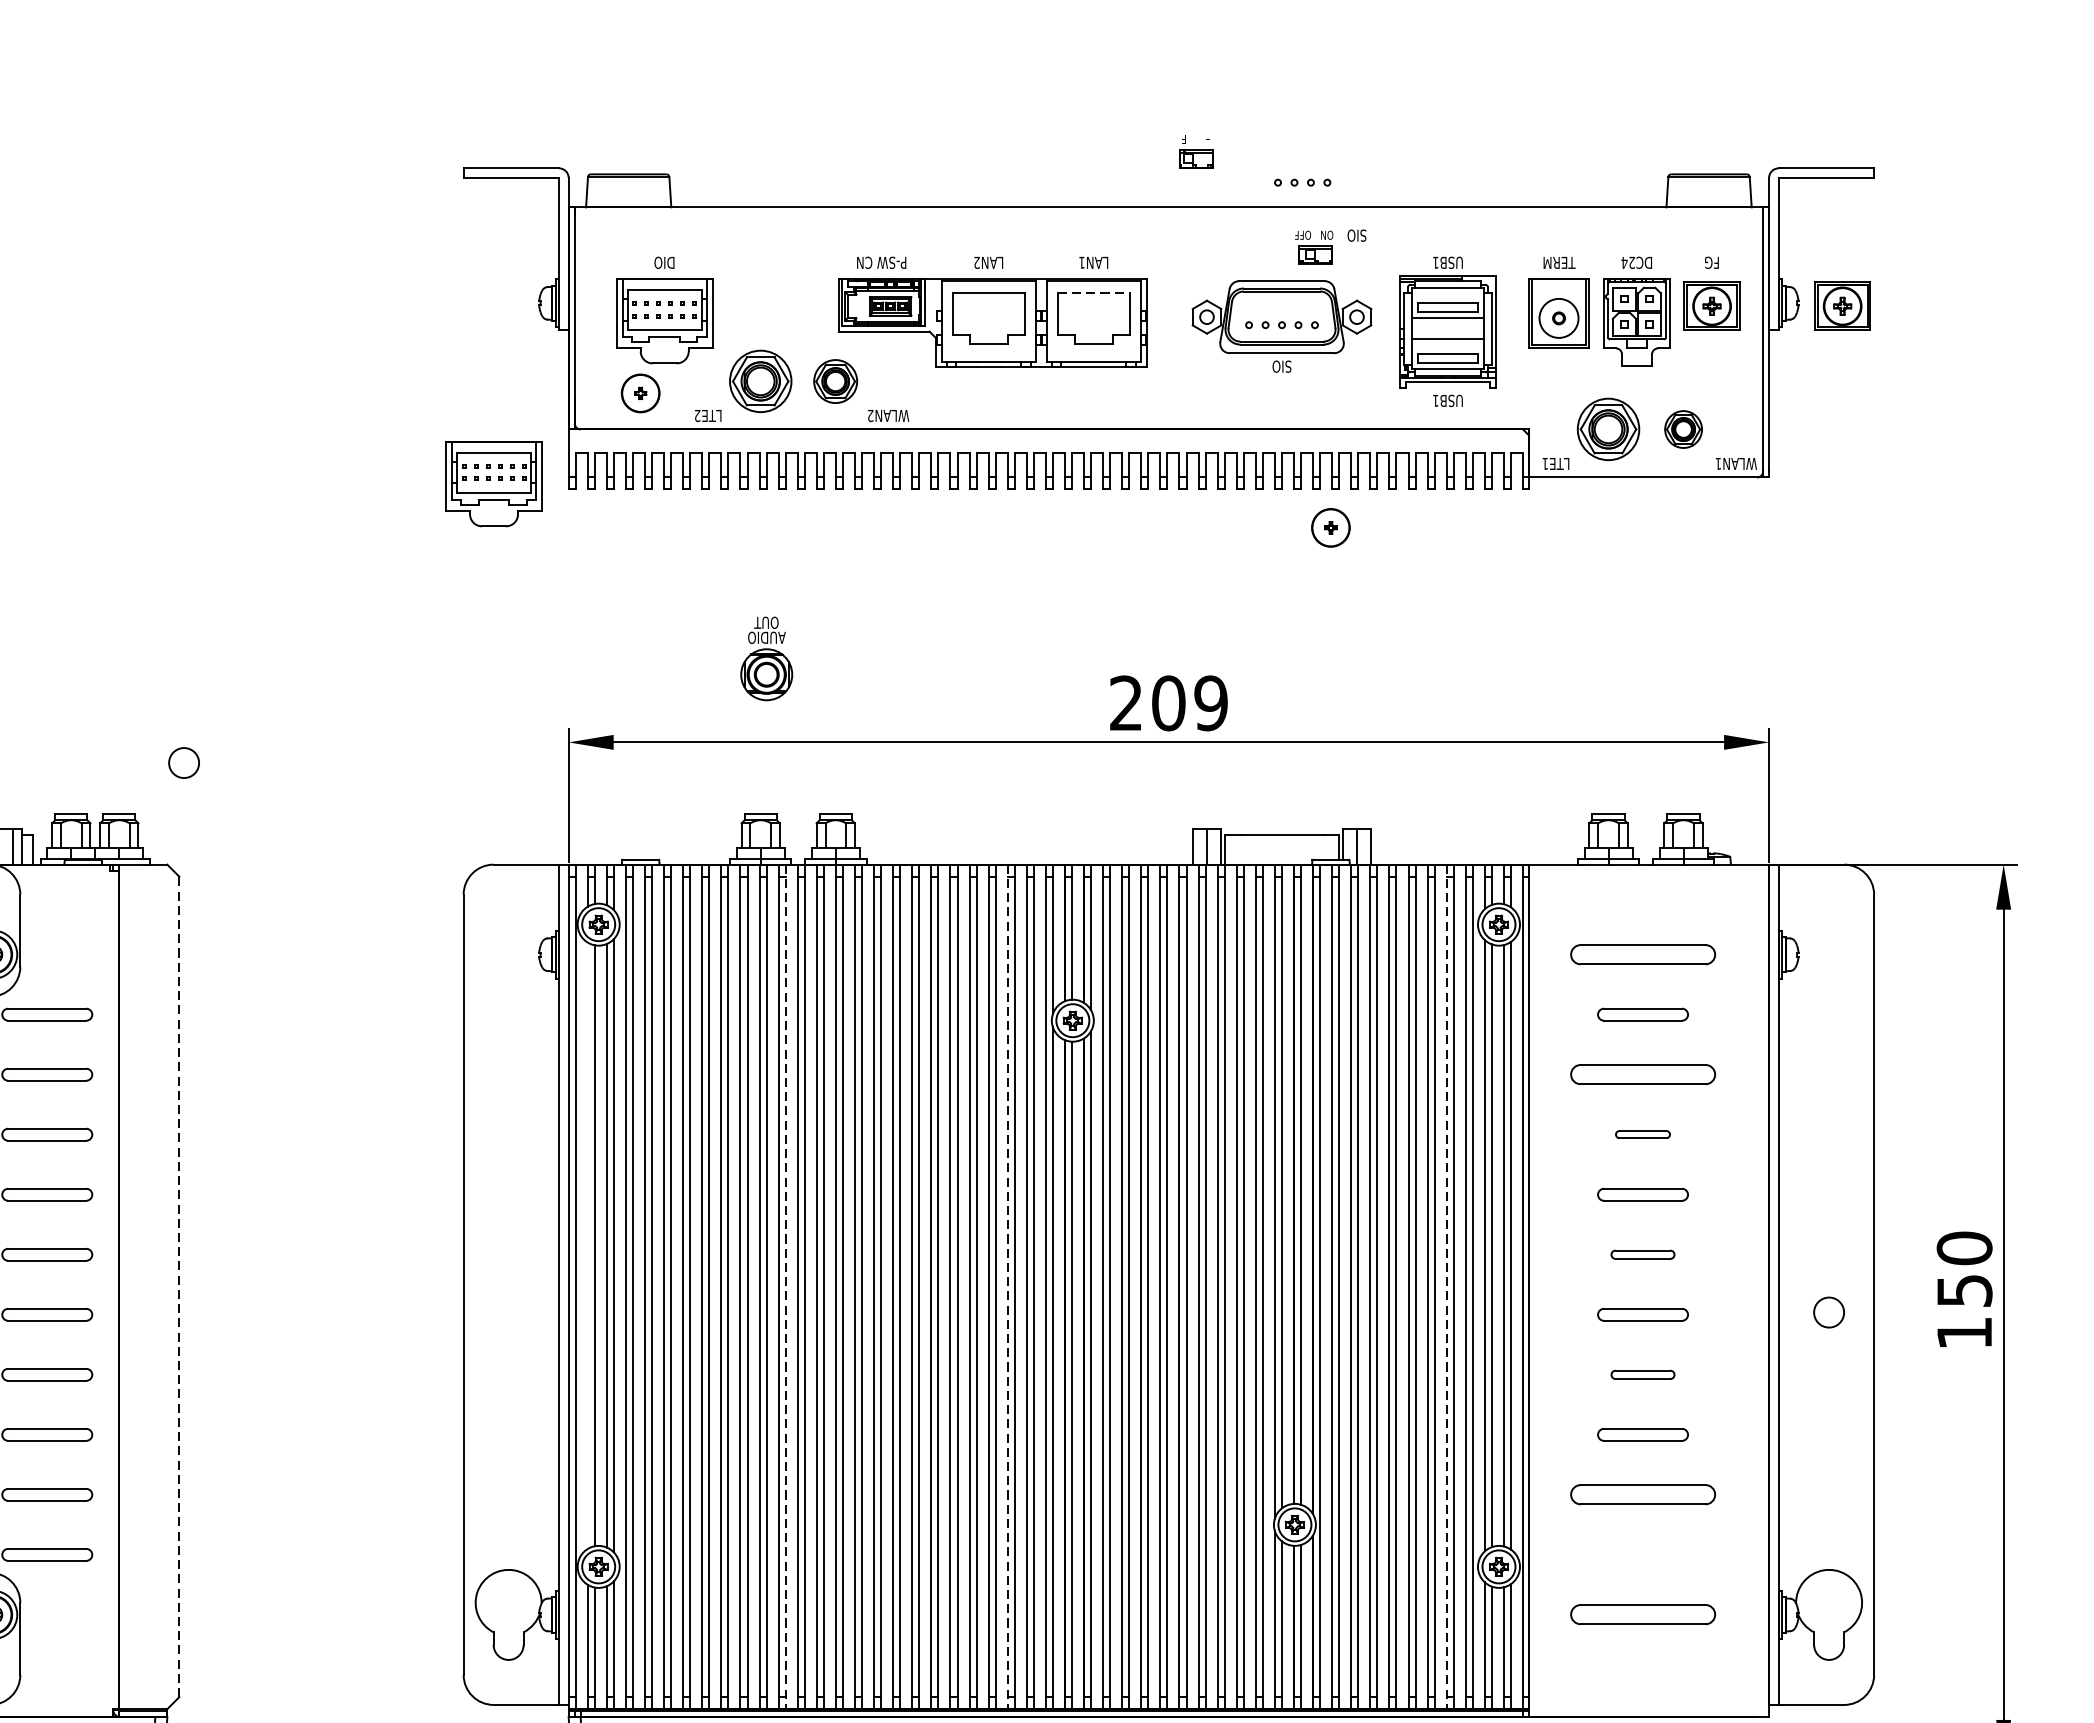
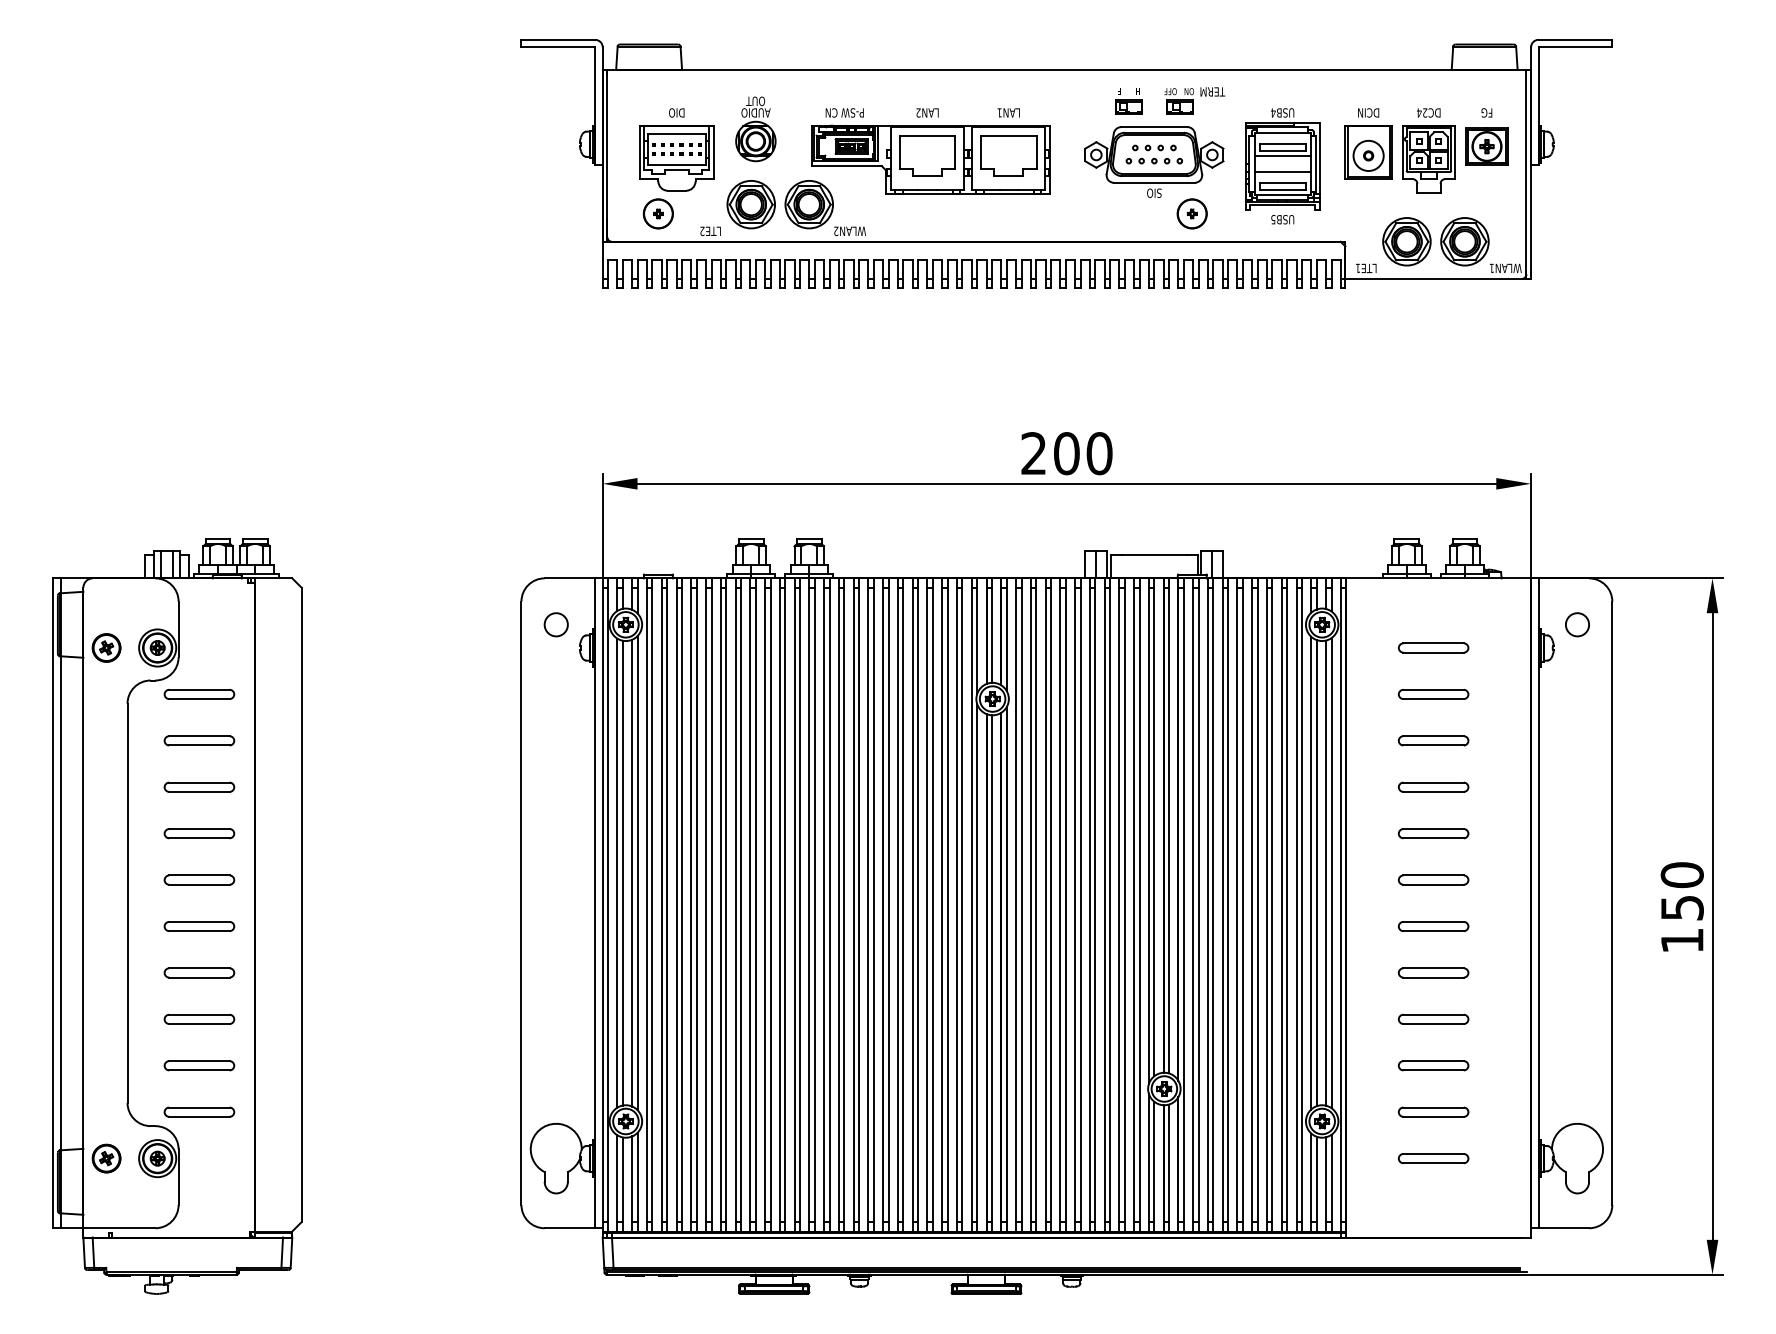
part: (1195, 152) -> (1128, 101), moved
part: (1302, 182) -> (1154, 147), moved
text: (1357, 235) -> (1212, 91), SIO -> TERM
text: (1436, 262) -> (1273, 112), USB1 -> USB4
text: (1558, 262) -> (1368, 112), TERM -> DCIN
line: (1093, 293) -> (1008, 136), dashed -> solid
part: (1842, 306) -> (1587, 146), removed
part: (834, 381) -> (808, 204), size x1.43
text: (1436, 400) -> (1273, 219), USB1 -> USB5
part: (1682, 429) -> (1464, 241), size x1.67
part: (493, 484) -> (544, 284), removed
part: (1329, 527) -> (1191, 213), moved
part: (766, 659) -> (755, 129), moved
text: (1211, 703) -> (1099, 453), 209 -> 200
circle: (183, 762) -> (555, 624), moved
part: (1642, 954) -> (1433, 647), size x0.62
part: (1642, 1074) -> (1433, 740), size x0.62
part: (1642, 1133) -> (1433, 786), size x1.67
line: (587, 1244) -> (617, 872), added
part: (1642, 1254) -> (1433, 879), size x1.43
line: (179, 1286) -> (301, 904), dashed -> solid
line: (785, 1286) -> (770, 904), dashed -> solid
line: (1008, 1286) -> (942, 904), dashed -> solid
line: (1446, 1286) -> (1281, 904), dashed -> solid
circle: (1829, 1312) -> (1577, 624), moved
part: (1642, 1374) -> (1433, 972), size x1.43
part: (1642, 1494) -> (1433, 1065), size x0.62
part: (1642, 1553) -> (1433, 1111), added
part: (1642, 1614) -> (1433, 1158), size x0.62

